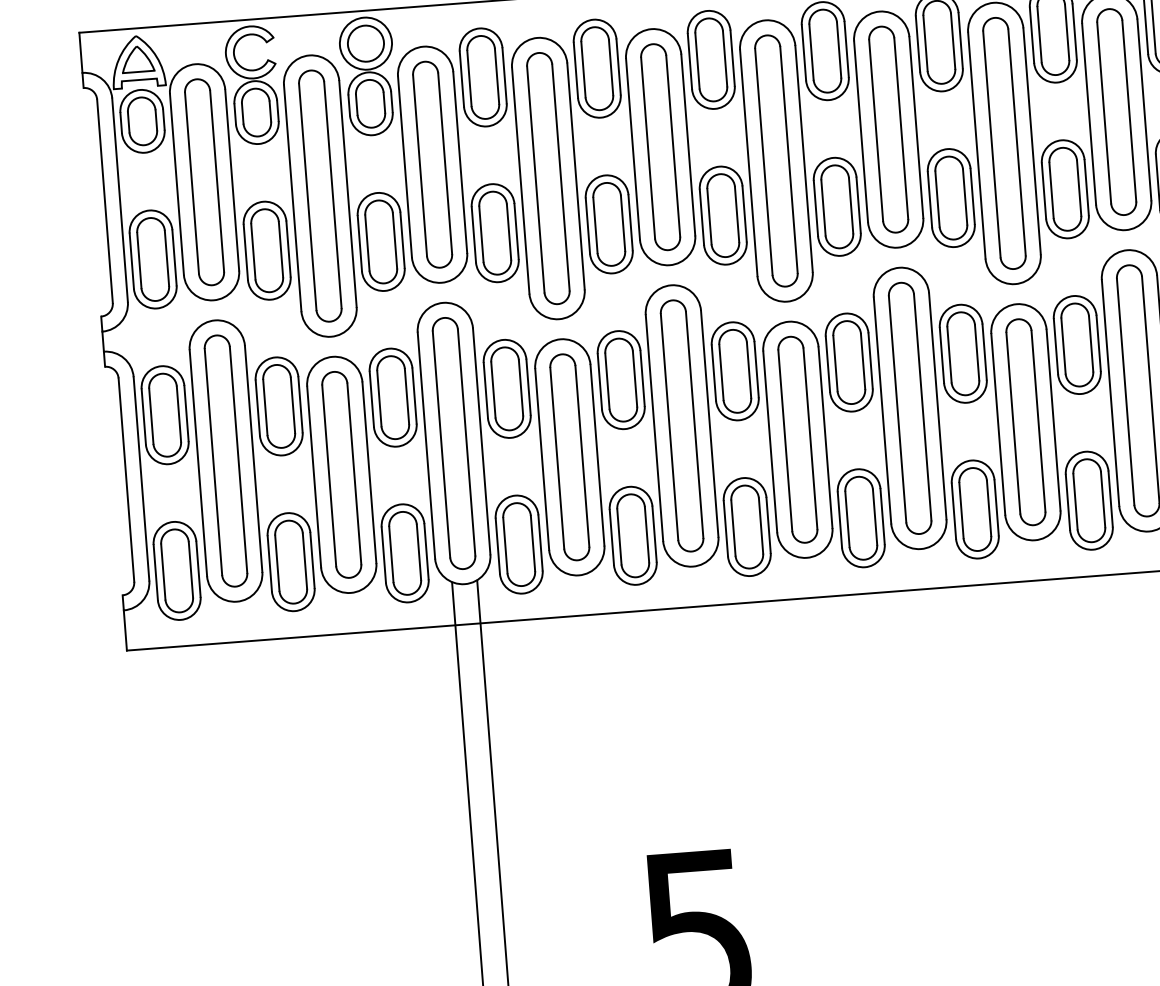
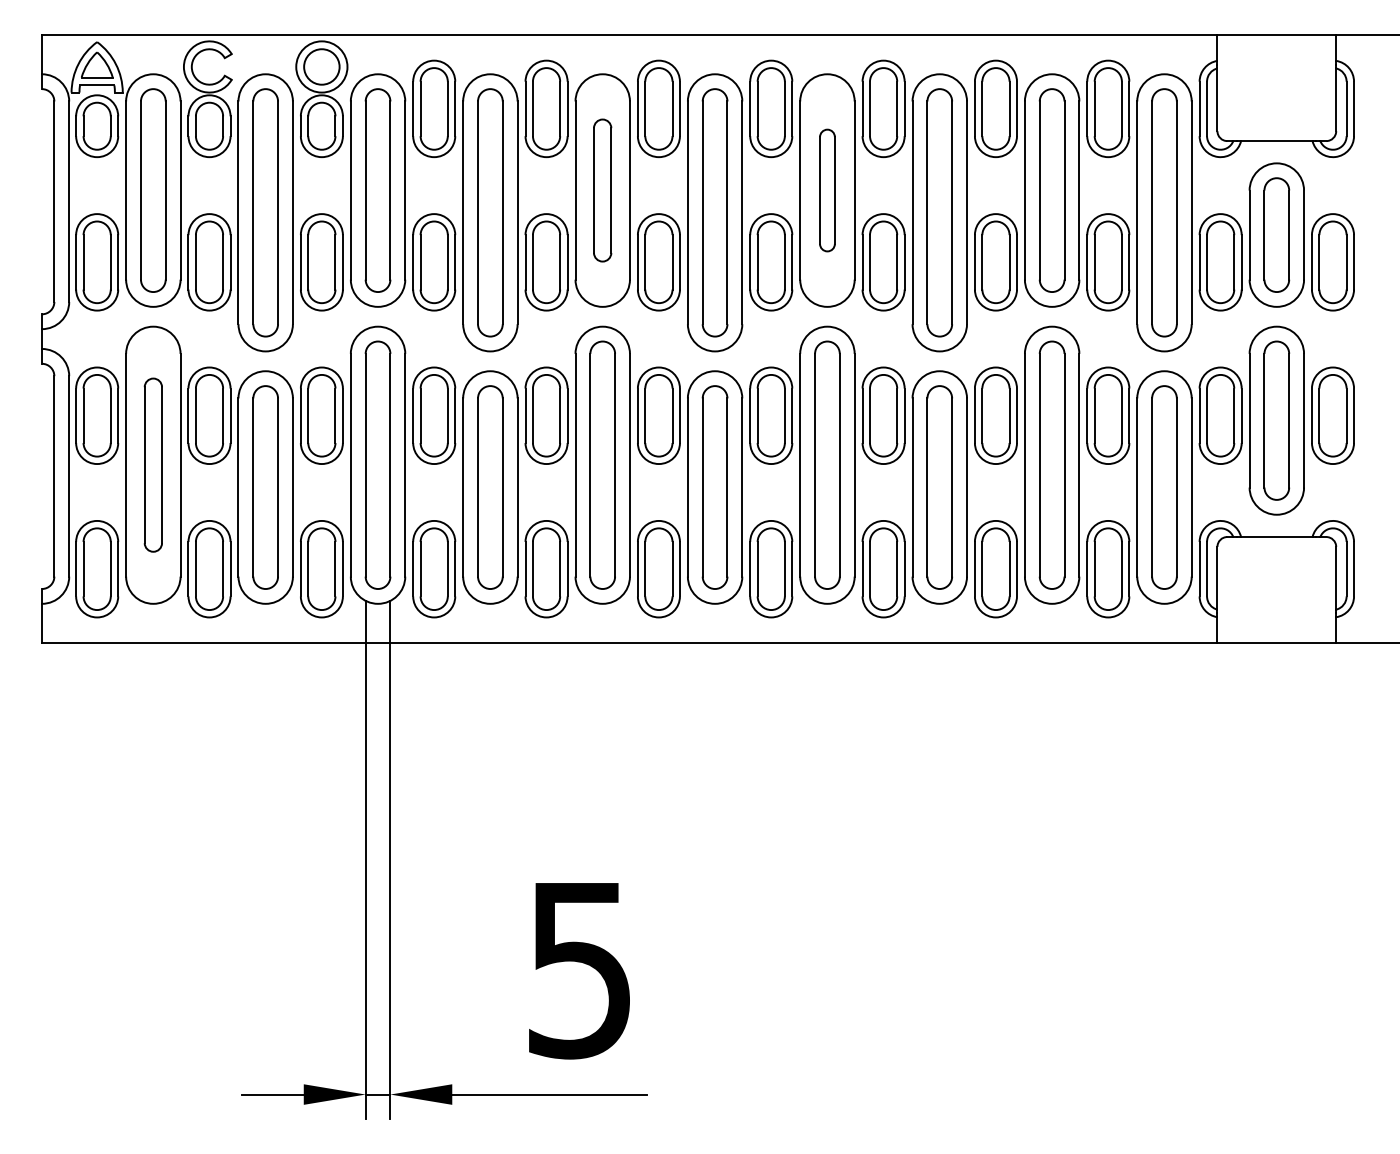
part: (888, 129) -> (827, 190), size x0.6
part: (660, 147) -> (602, 190), size x0.7
part: (226, 460) -> (153, 464), size x0.7

